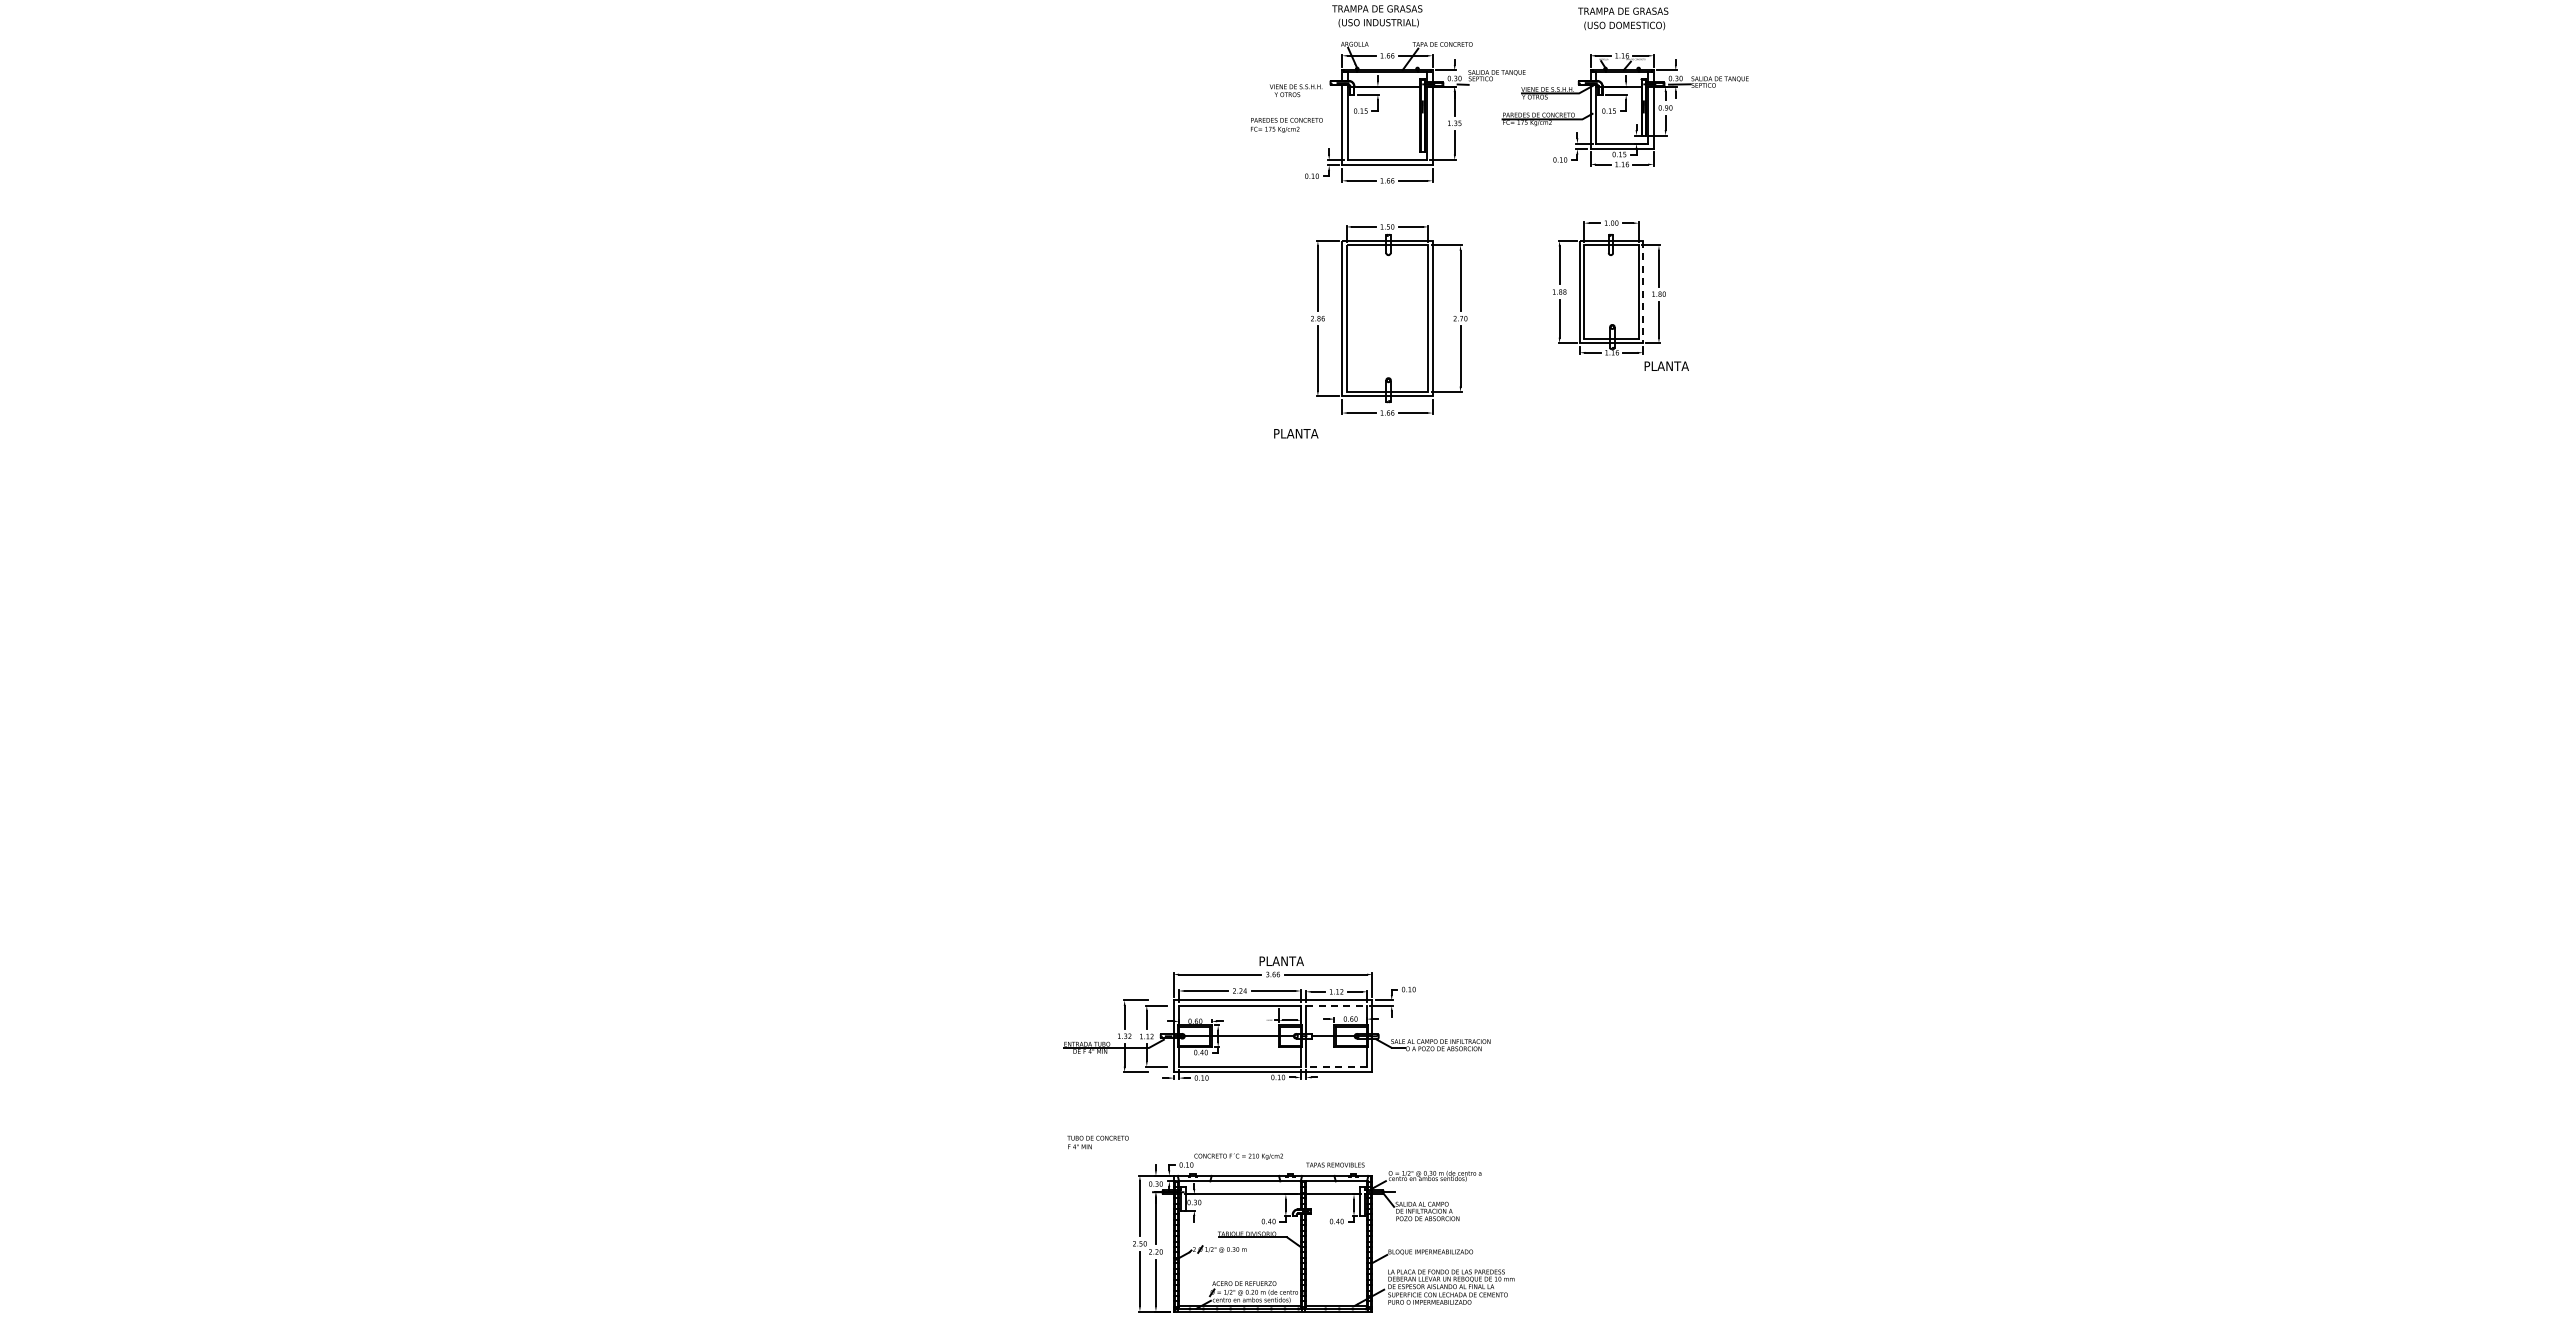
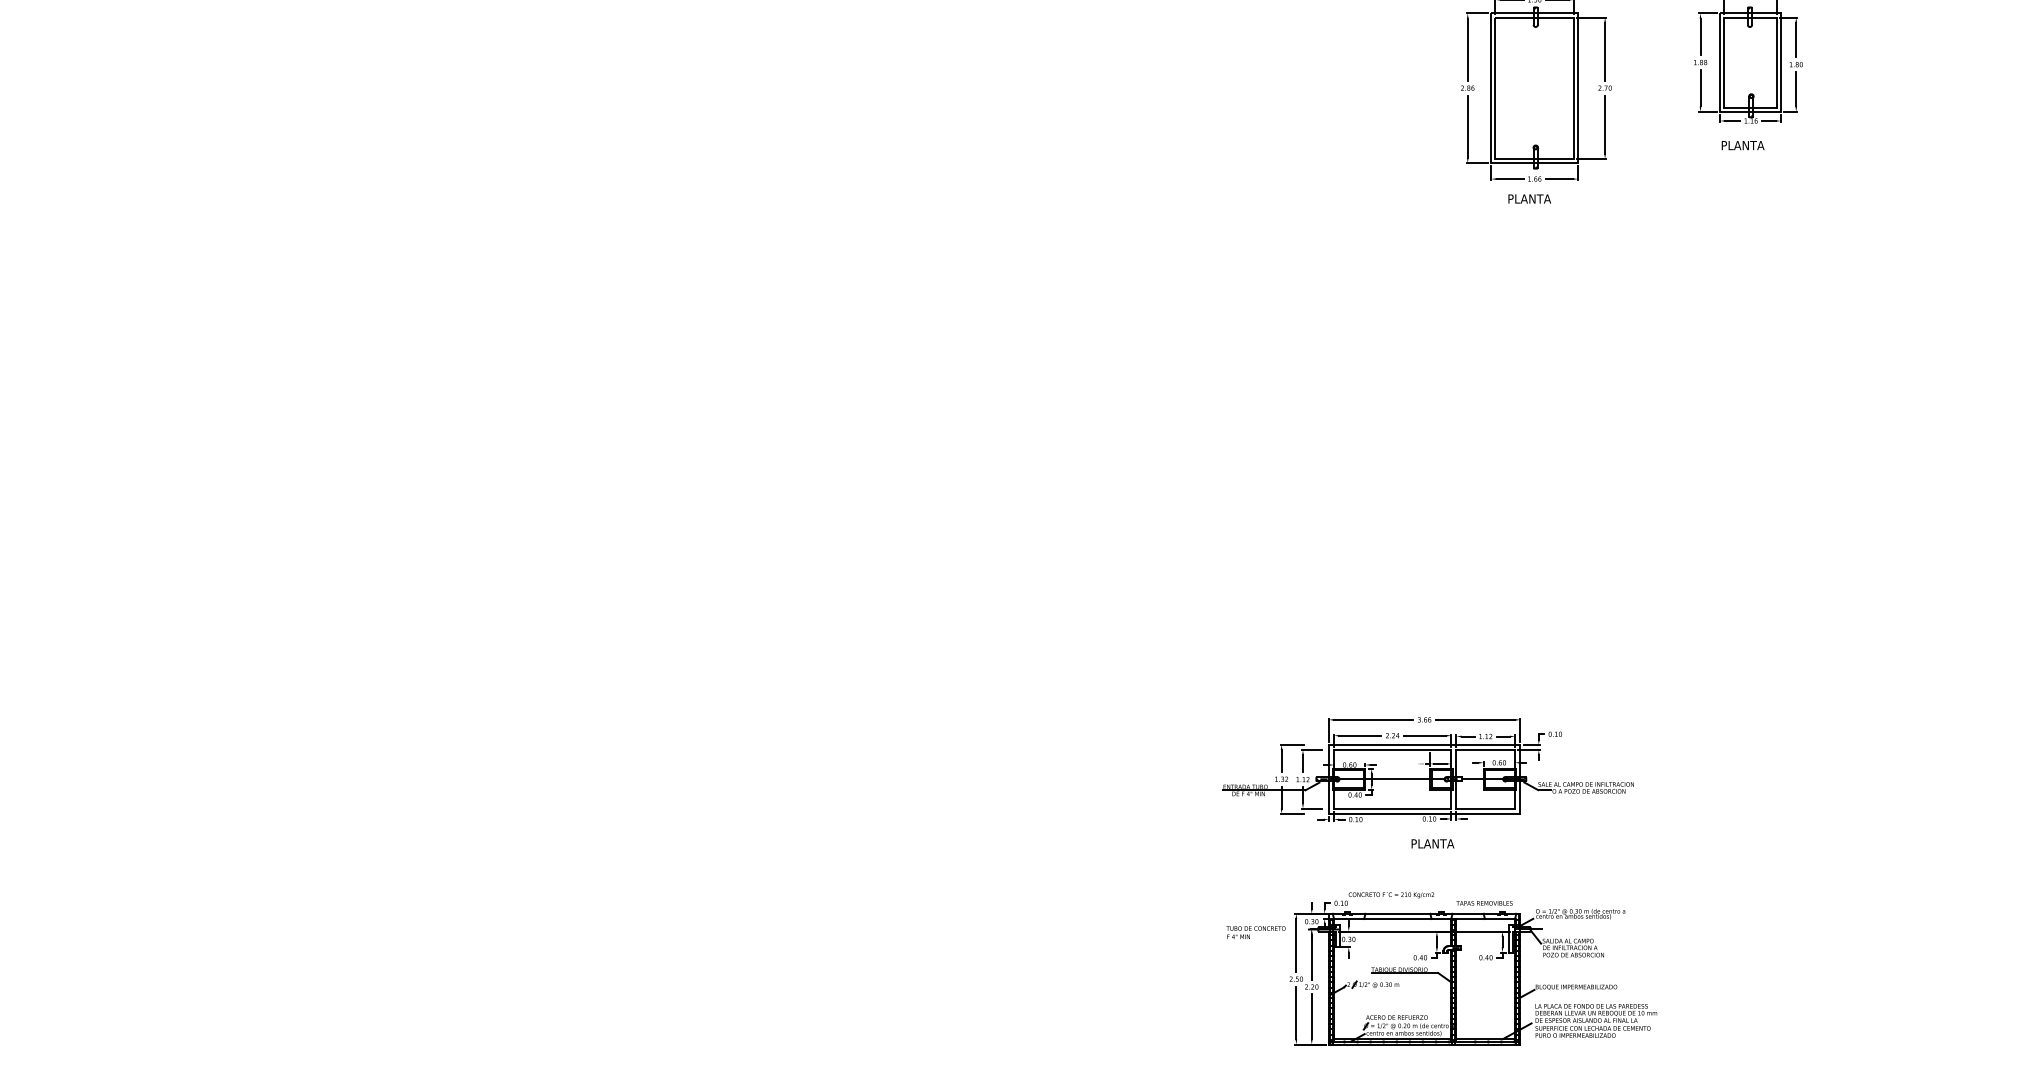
line: (1643, 292) -> (1781, 62), dashed -> solid
text: (1666, 365) -> (1742, 144), moved
text: (1296, 433) -> (1529, 198), moved
text: (1281, 960) -> (1432, 843), moved
line: (1337, 1005) -> (1486, 749), dashed -> solid
line: (1336, 1066) -> (1485, 808), dashed -> solid
text: (1097, 1142) -> (1255, 932), moved

